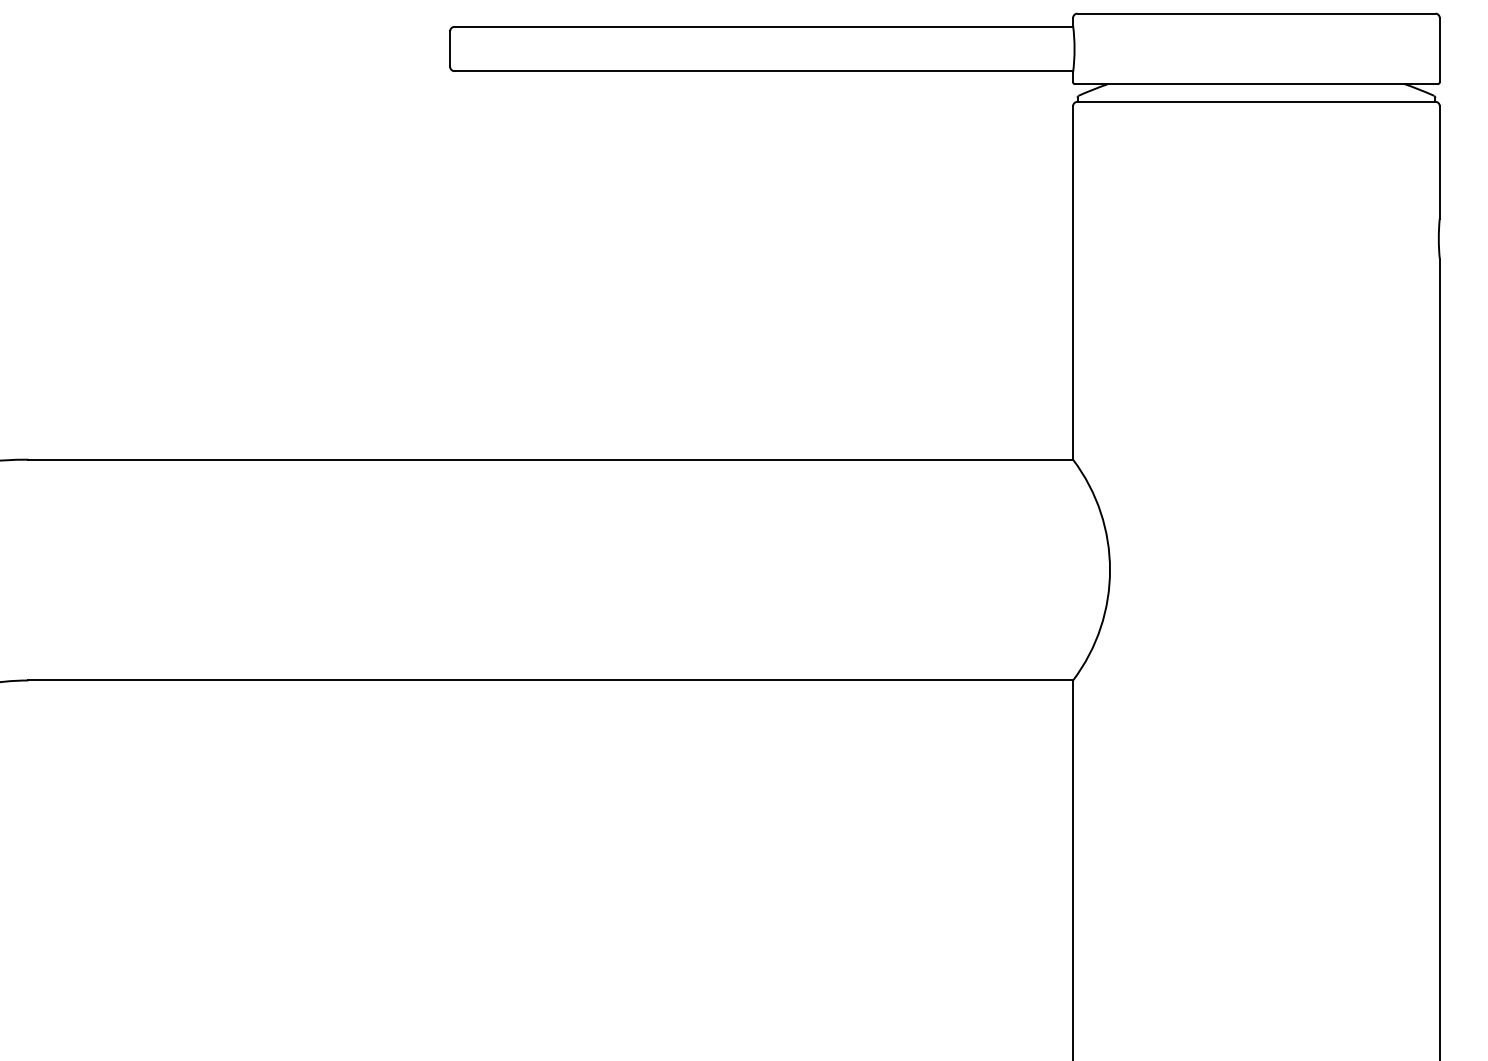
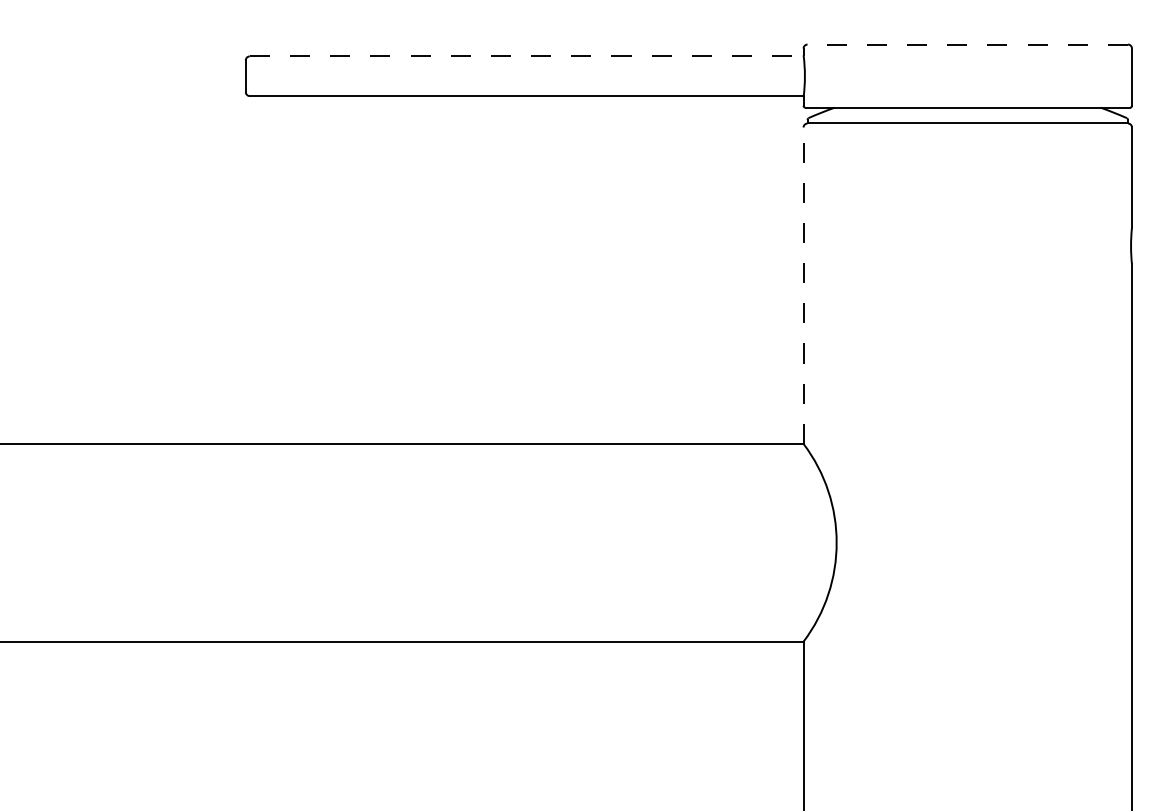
line: (1256, 13) -> (967, 44), solid -> dashed
line: (764, 26) -> (527, 56), solid -> dashed
line: (1073, 282) -> (803, 285), solid -> dashed

